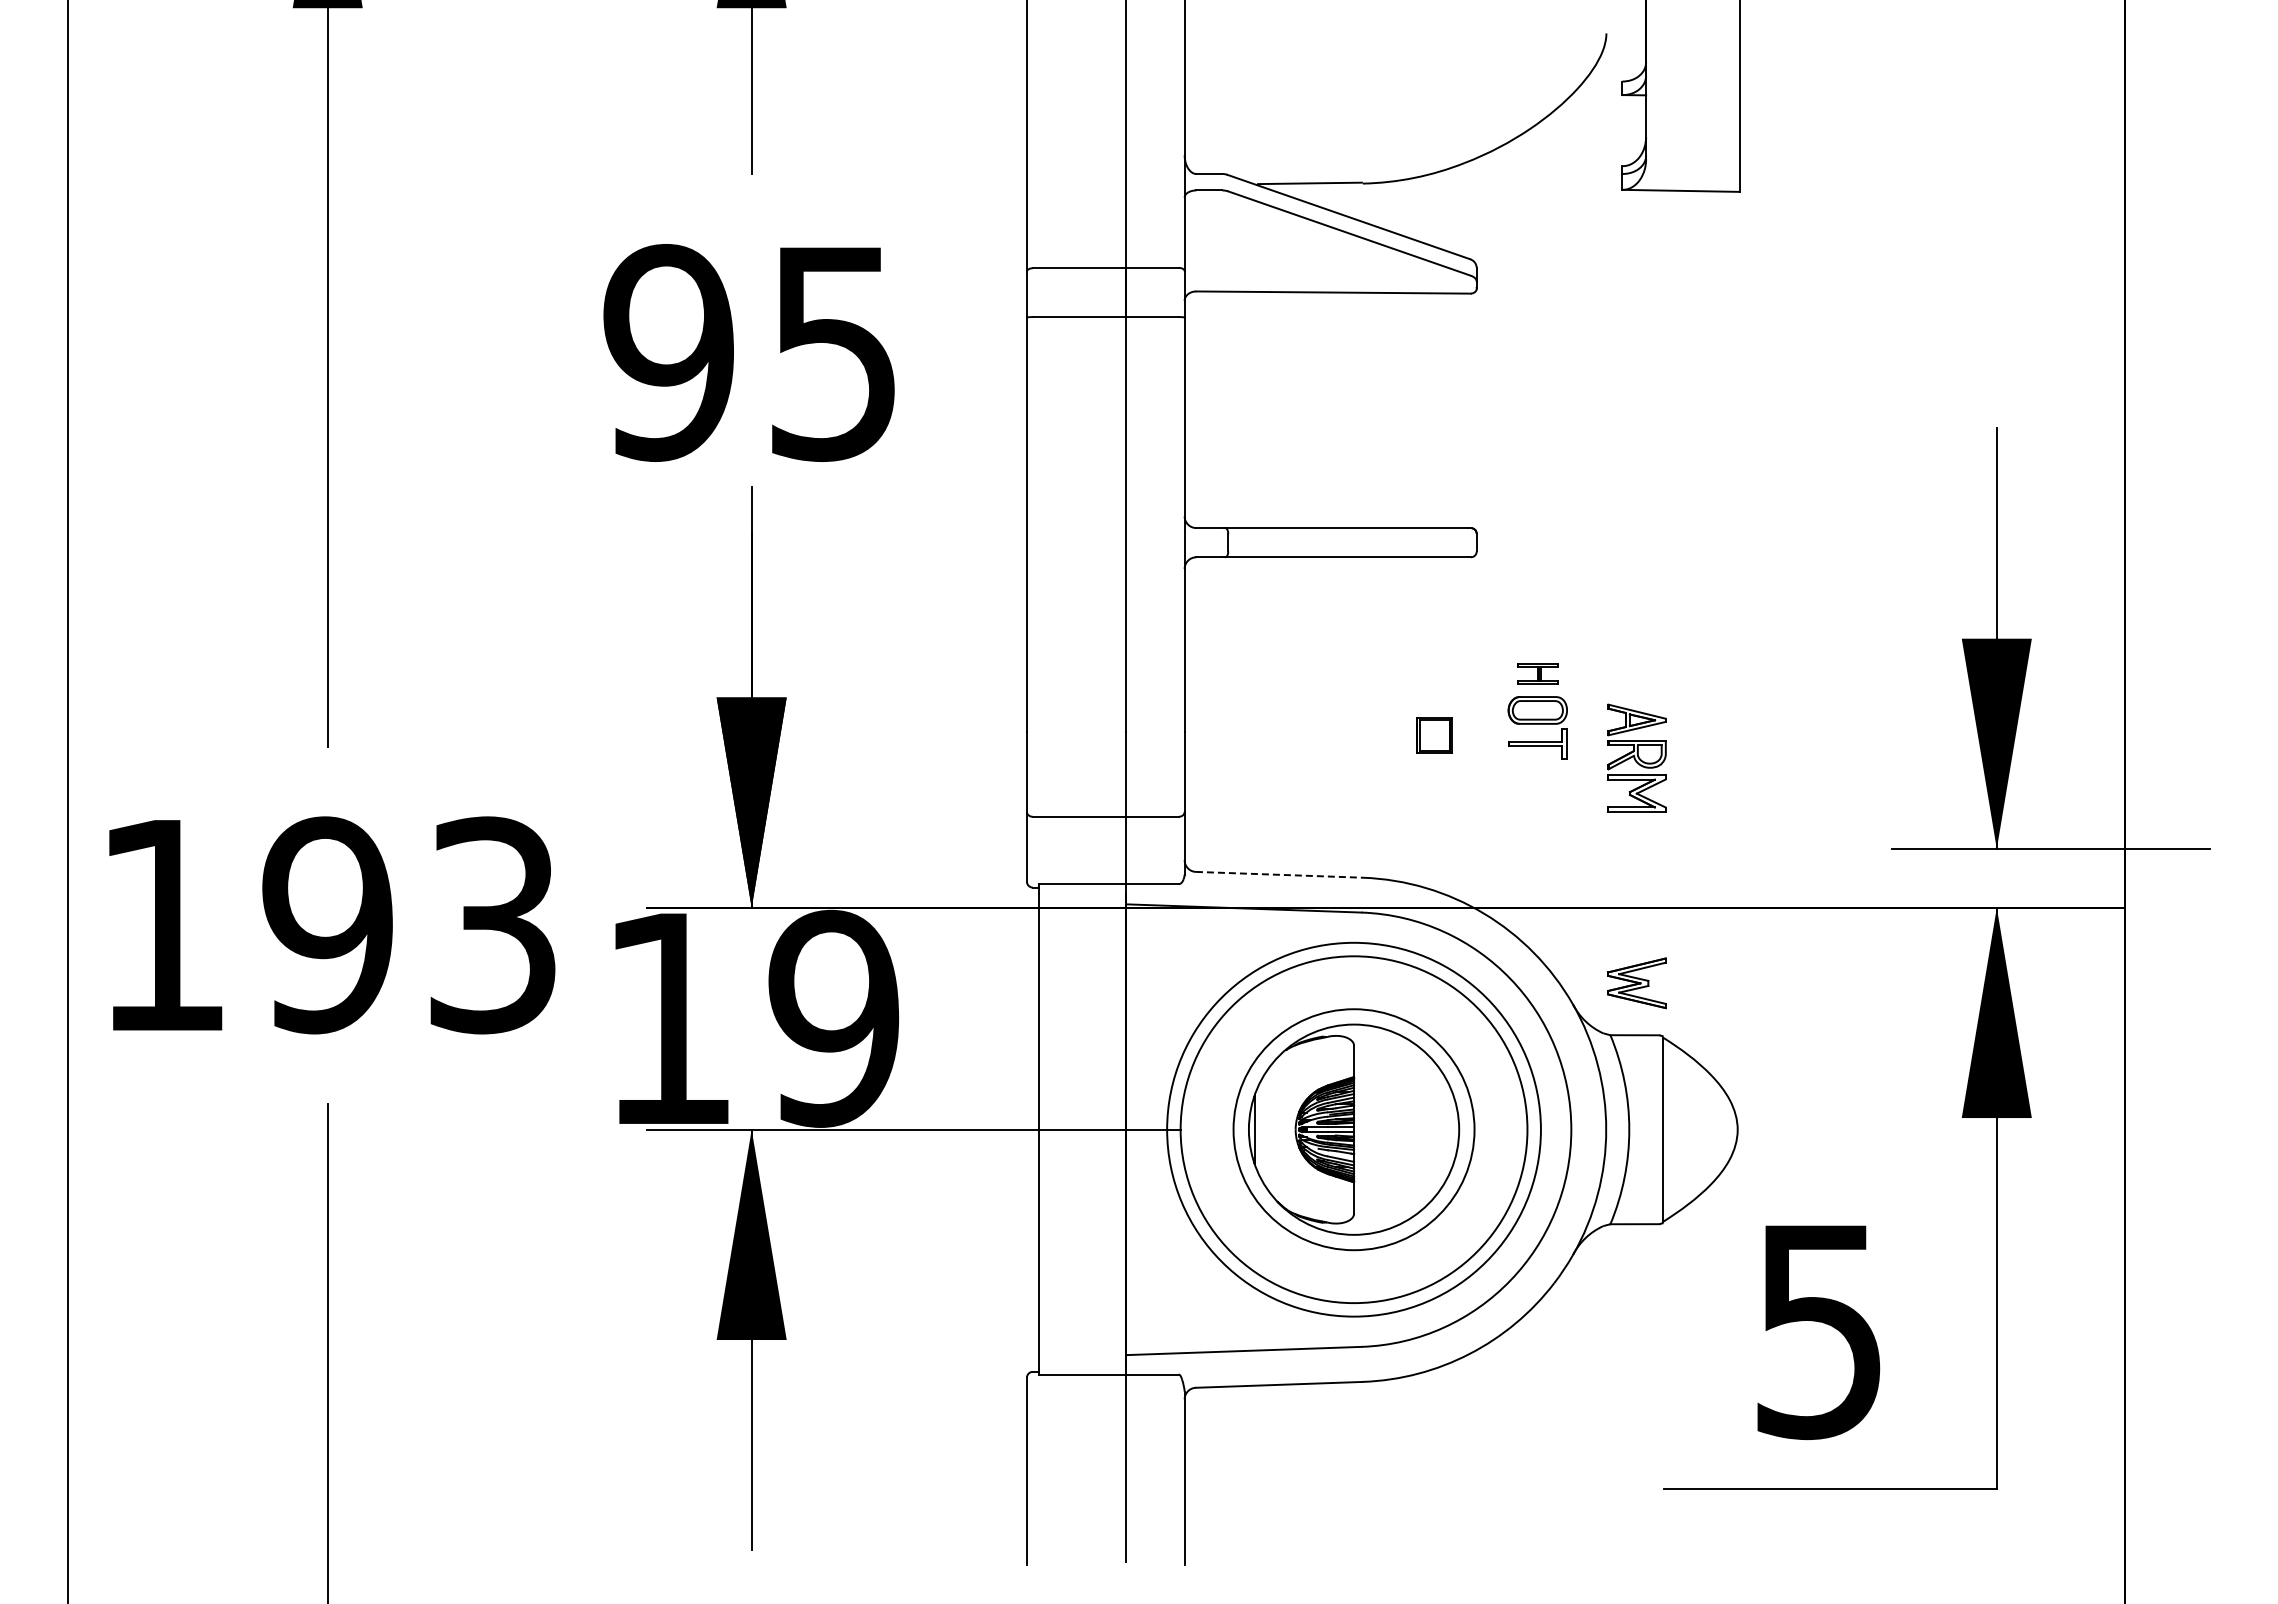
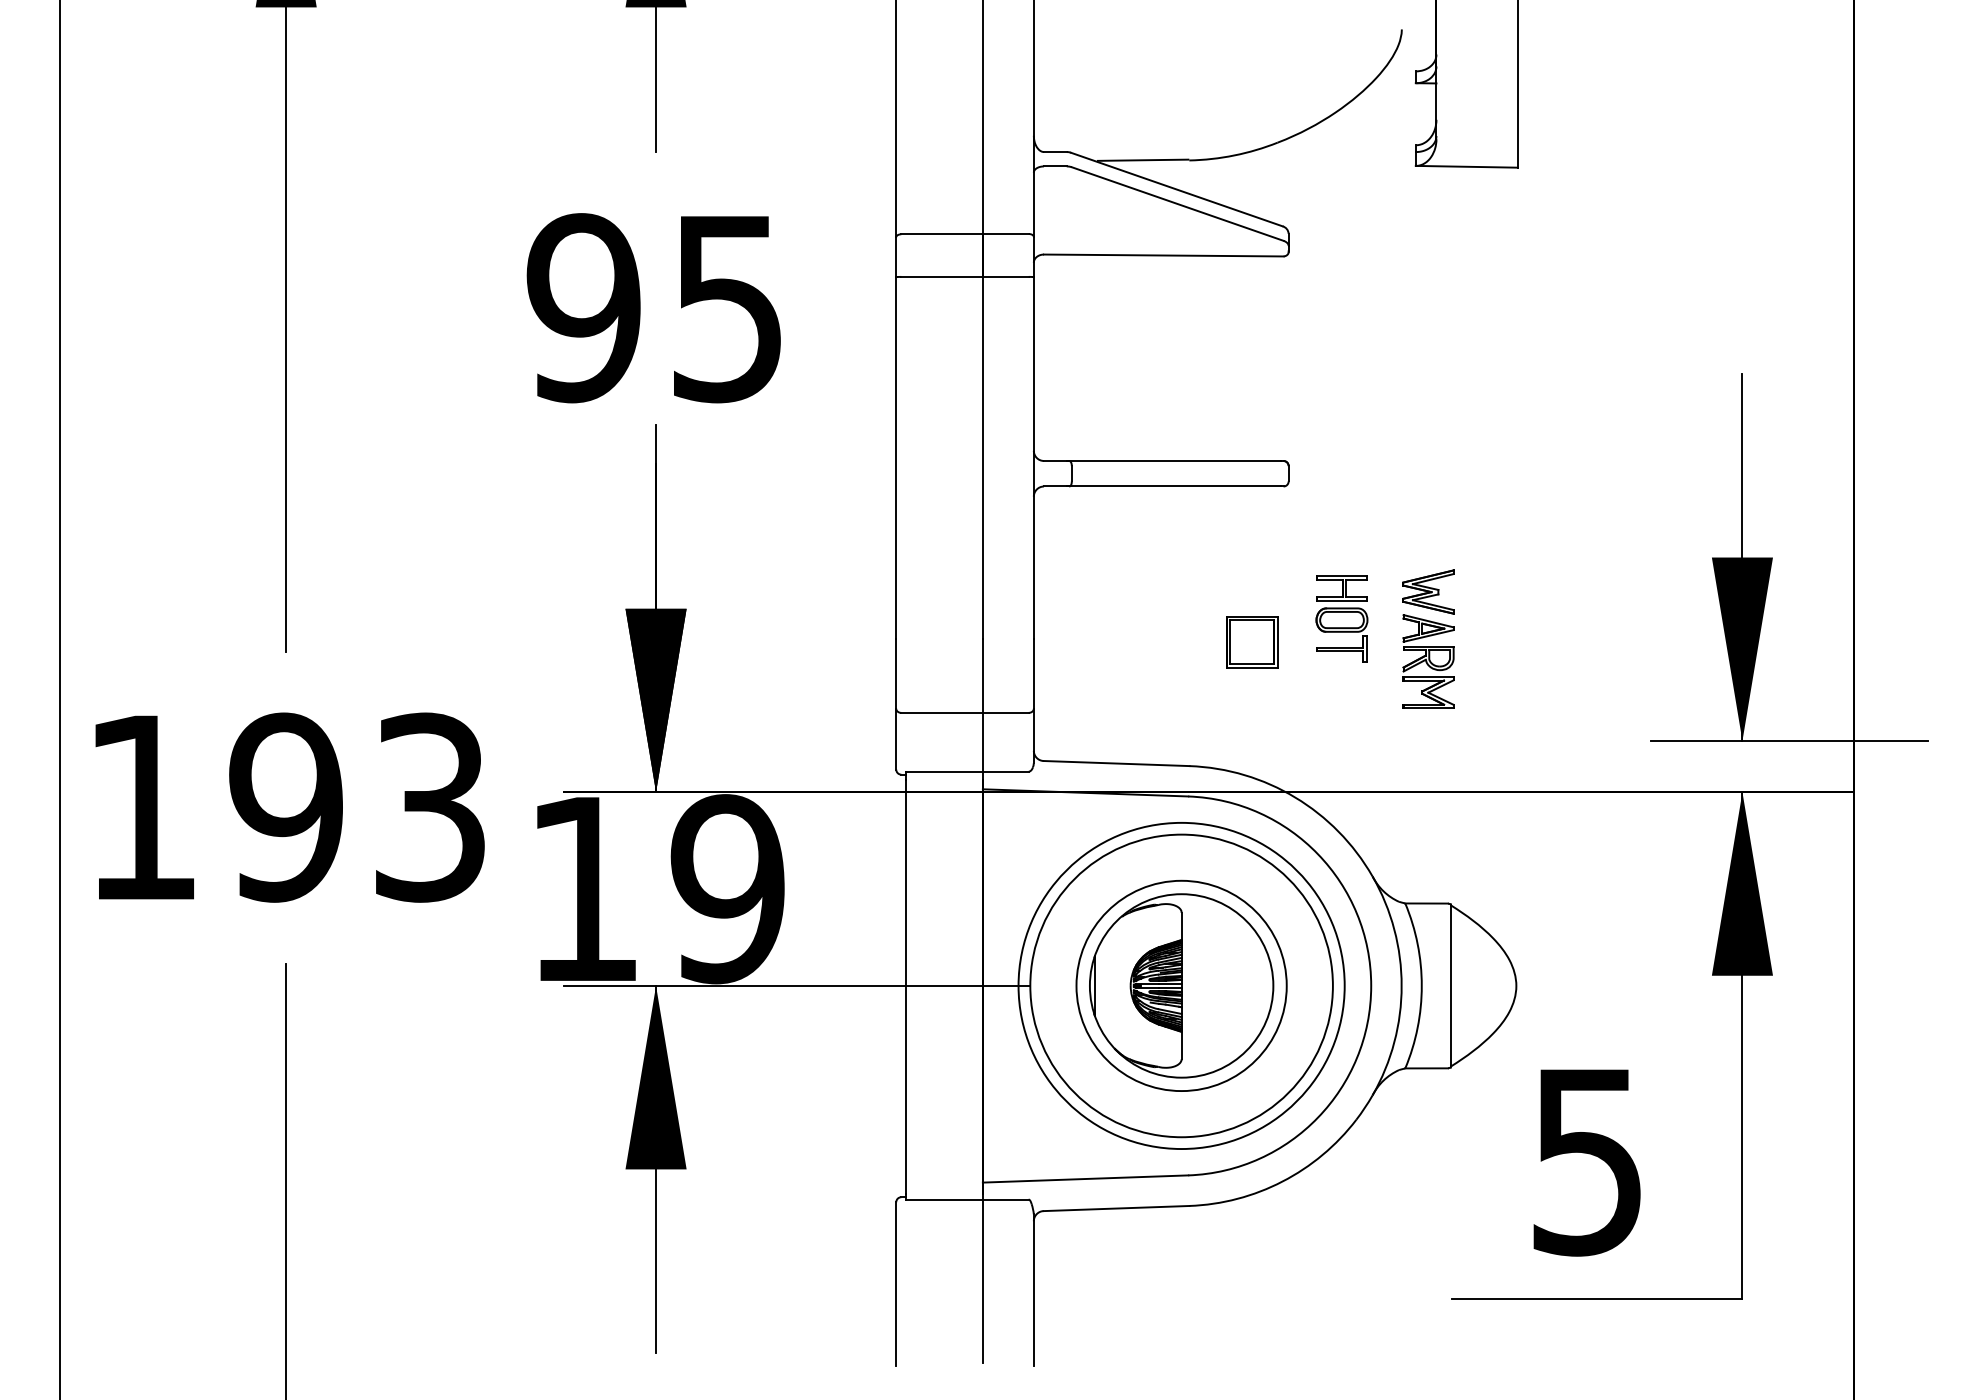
part: (1537, 673) -> (1341, 587), size x1.43
part: (1434, 735) -> (1251, 641), size x1.67
line: (1279, 874) -> (1116, 763), dashed -> solid
part: (1636, 983) -> (1428, 592), moved

